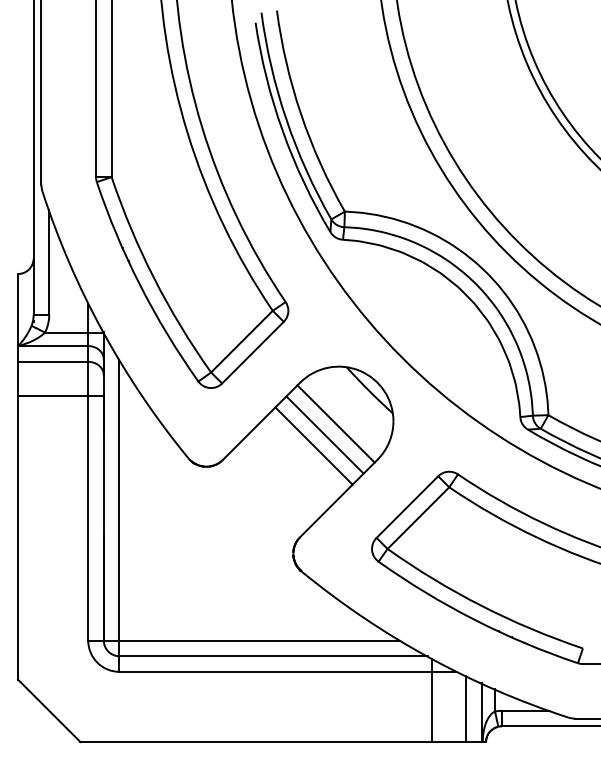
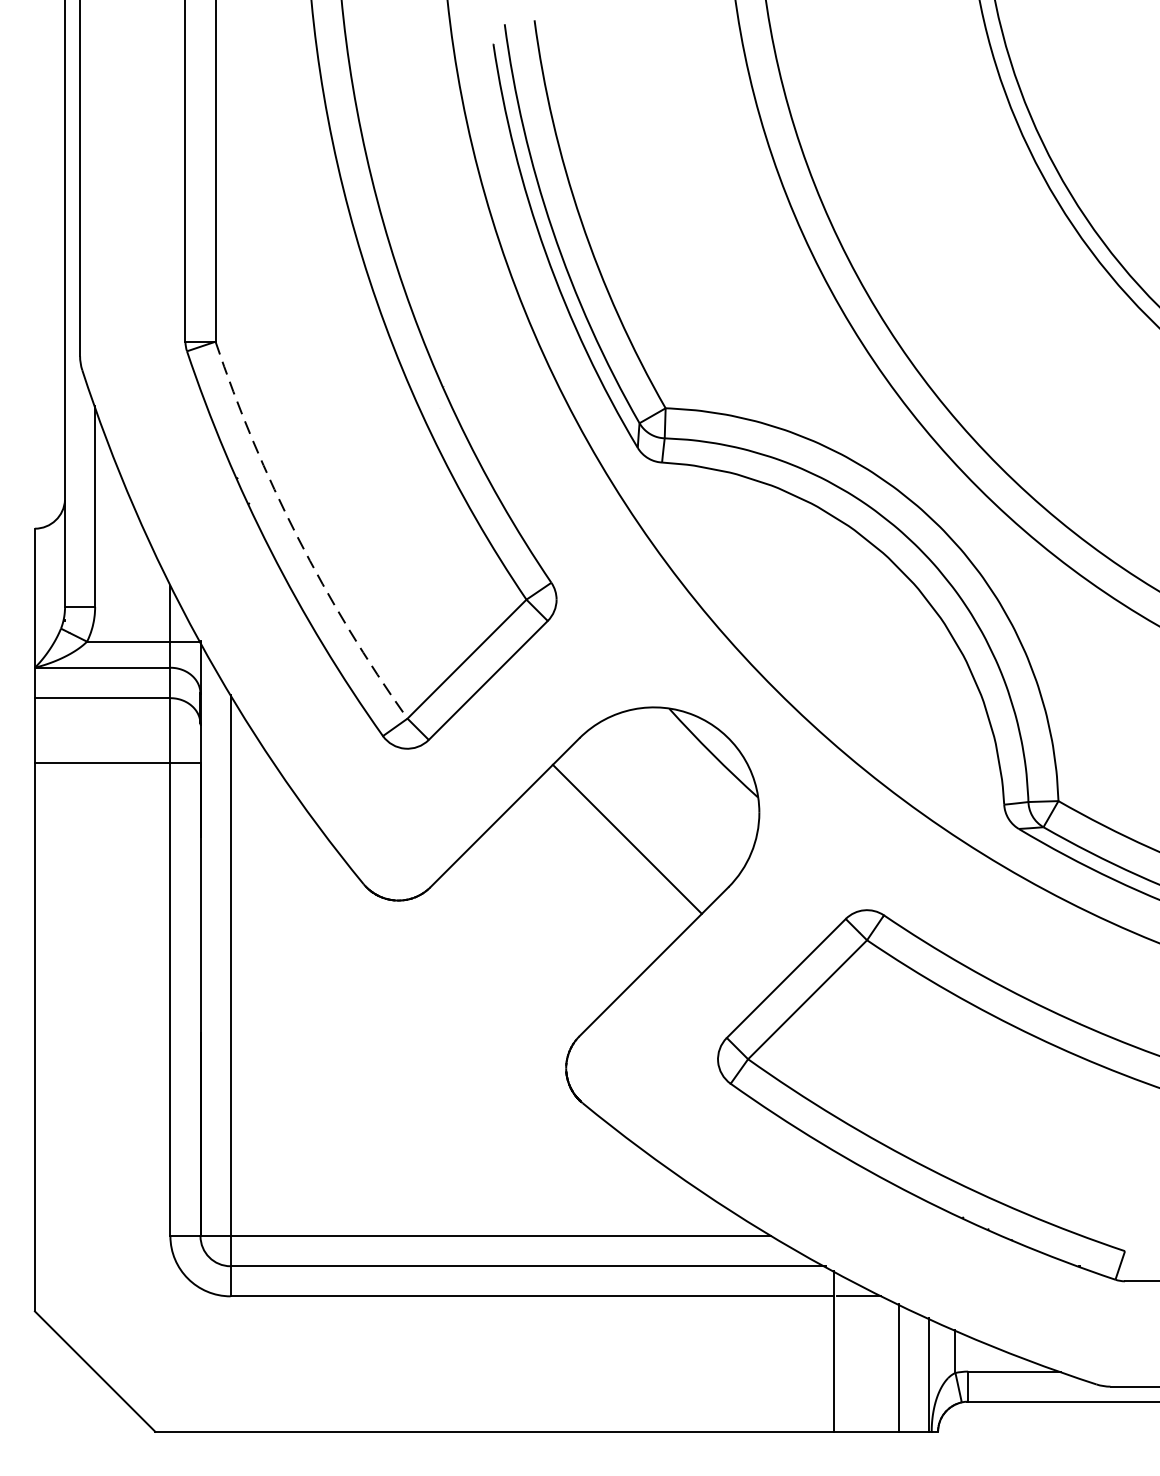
arc: (154, 278) -> (298, 537), solid -> dashed
line: (335, 423) -> (647, 817), removed
line: (313, 445) -> (605, 859), removed

